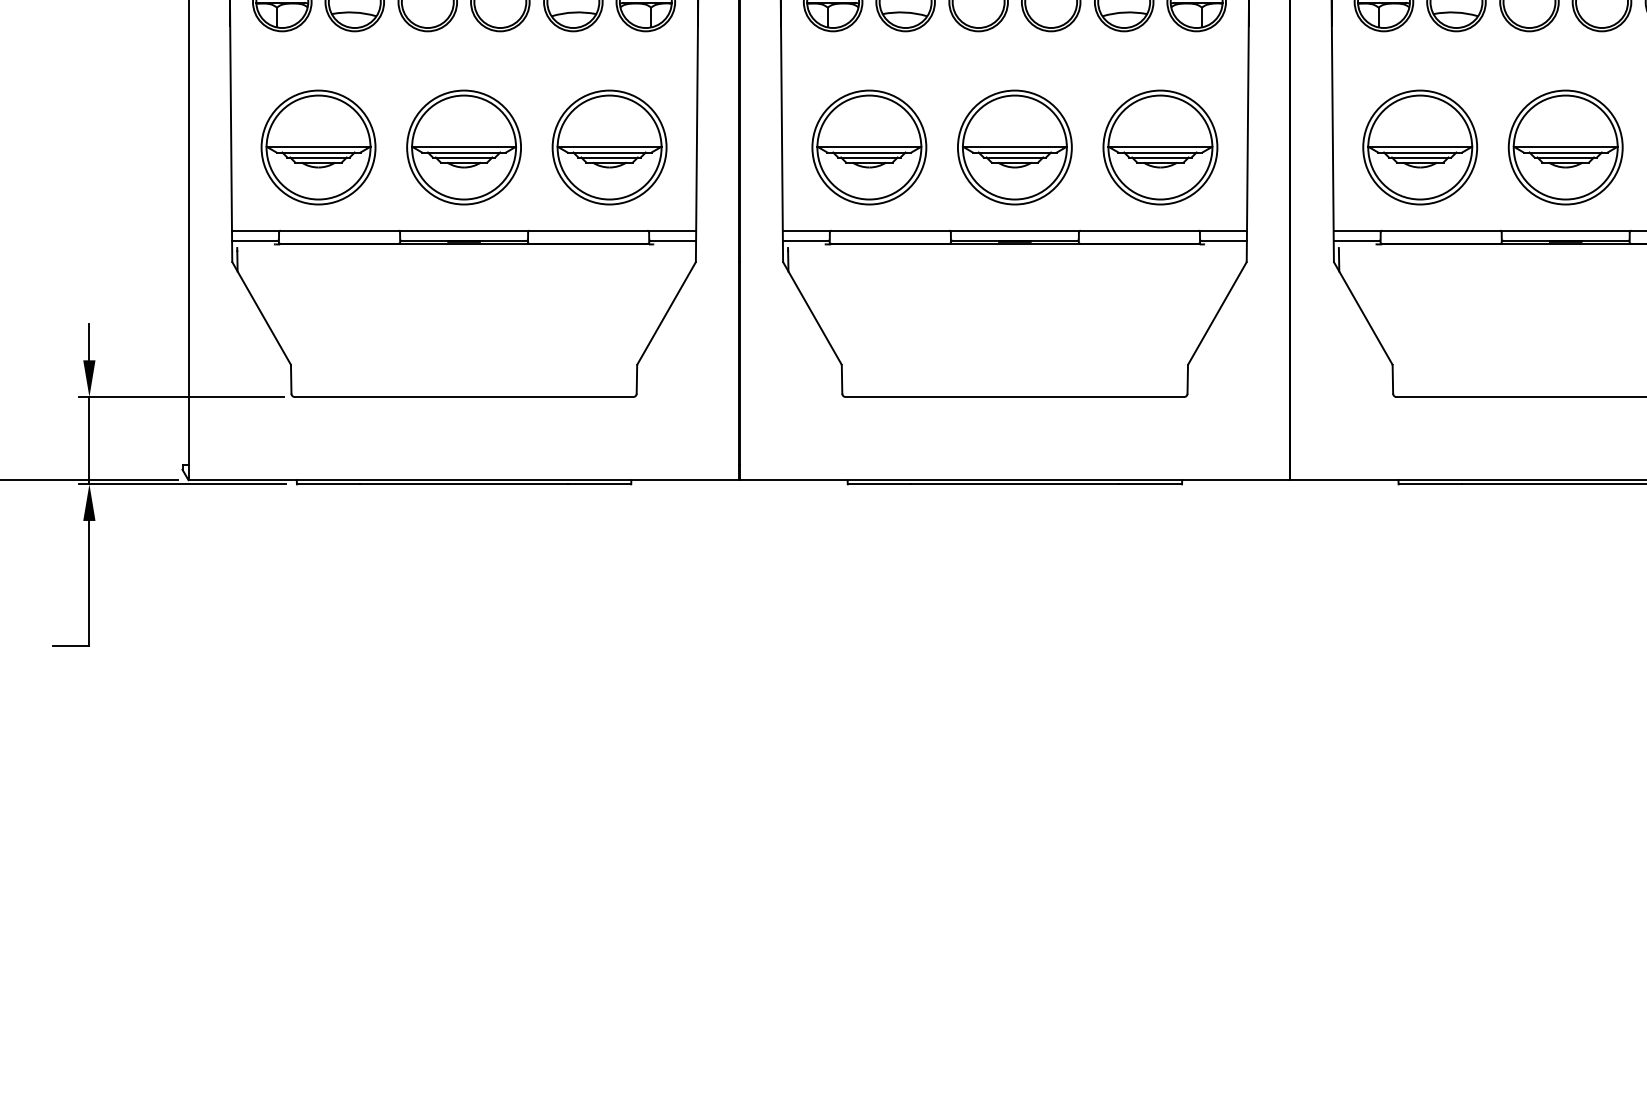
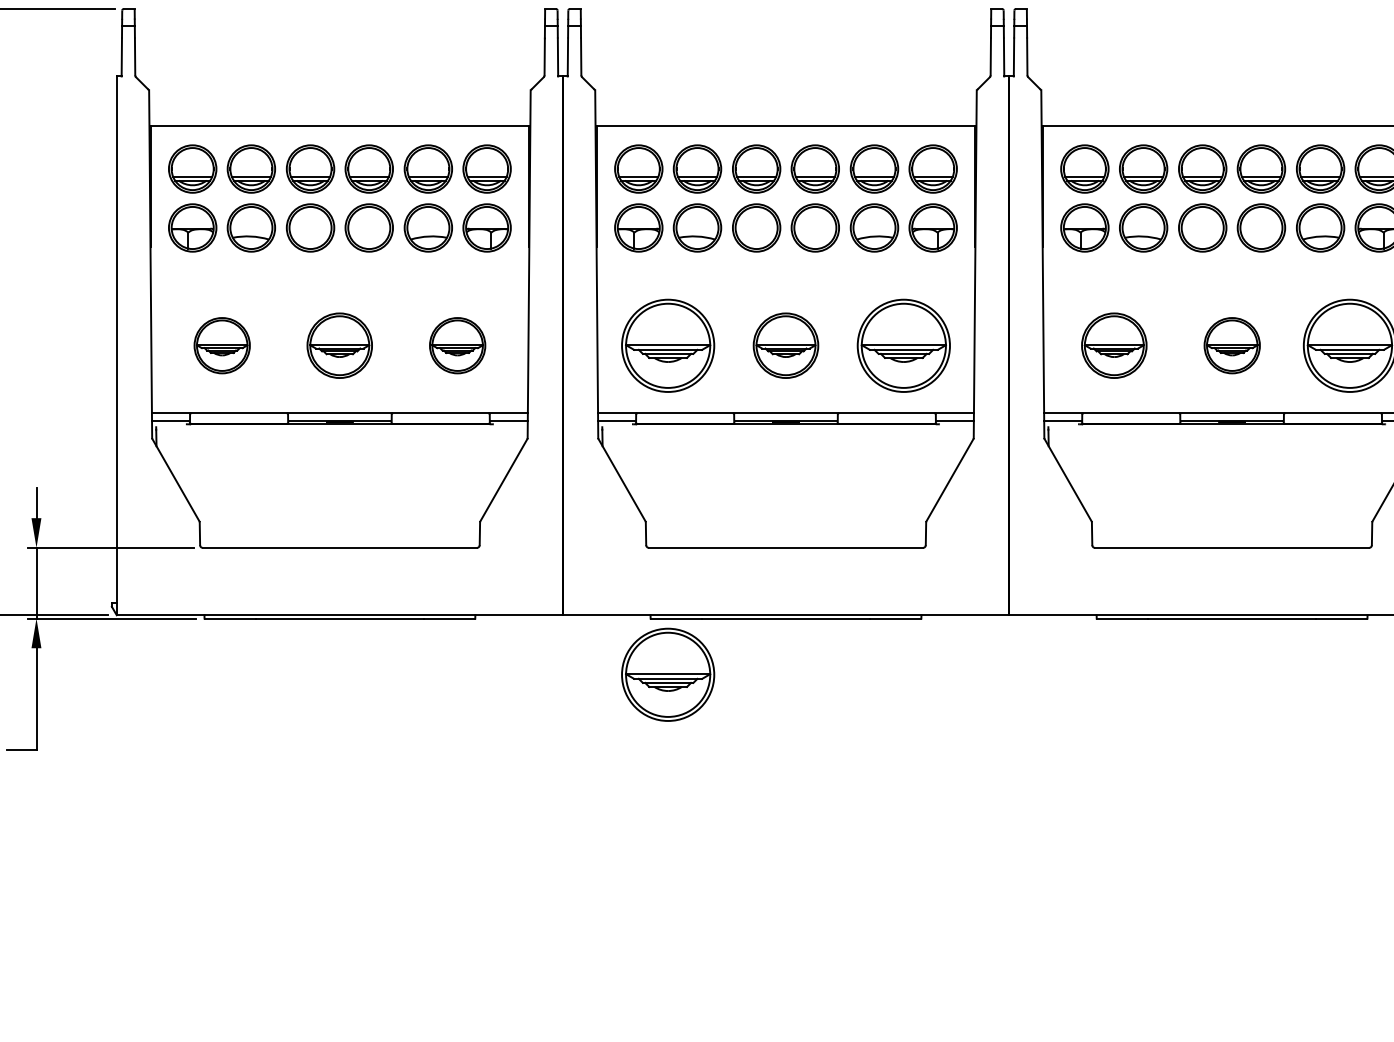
part: (319, 147) -> (222, 345), size x0.6
part: (463, 147) -> (339, 345), size x0.7
part: (609, 147) -> (457, 345), size x0.6
part: (1014, 147) -> (785, 345), size x0.7
part: (1420, 147) -> (1114, 345), size x0.7
part: (1566, 147) -> (1232, 345), size x0.6
part: (869, 553) -> (668, 674), added

